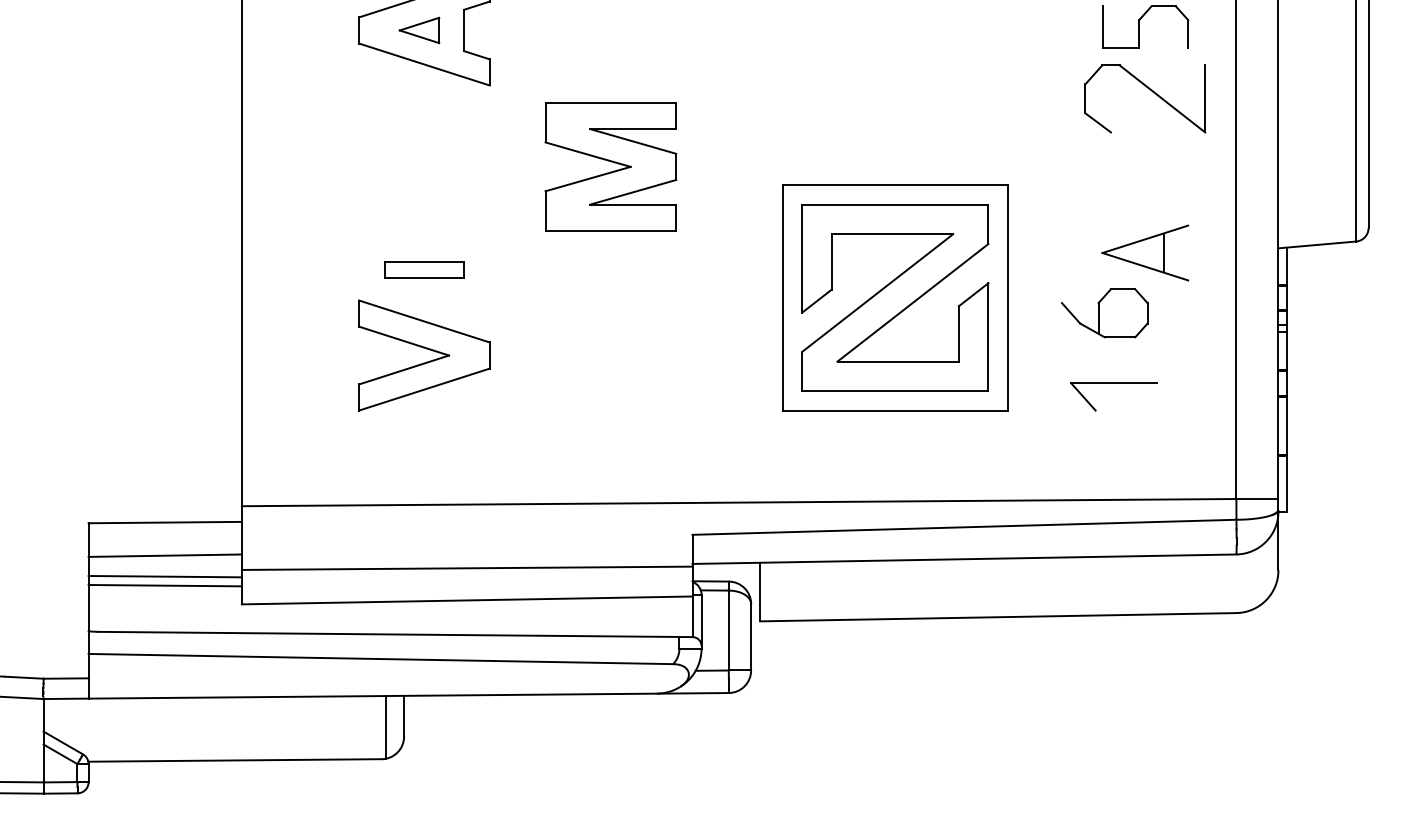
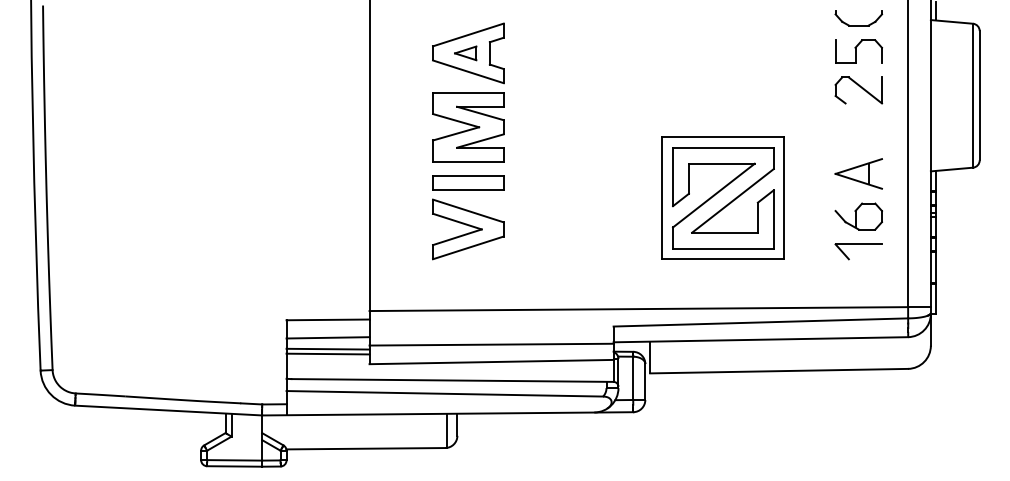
part: (1144, 98) -> (858, 90), size x0.71
part: (611, 167) -> (468, 127), moved
part: (424, 268) -> (468, 182), size x1.67
part: (1104, 313) -> (858, 216), moved
part: (1113, 383) -> (858, 244), moved

